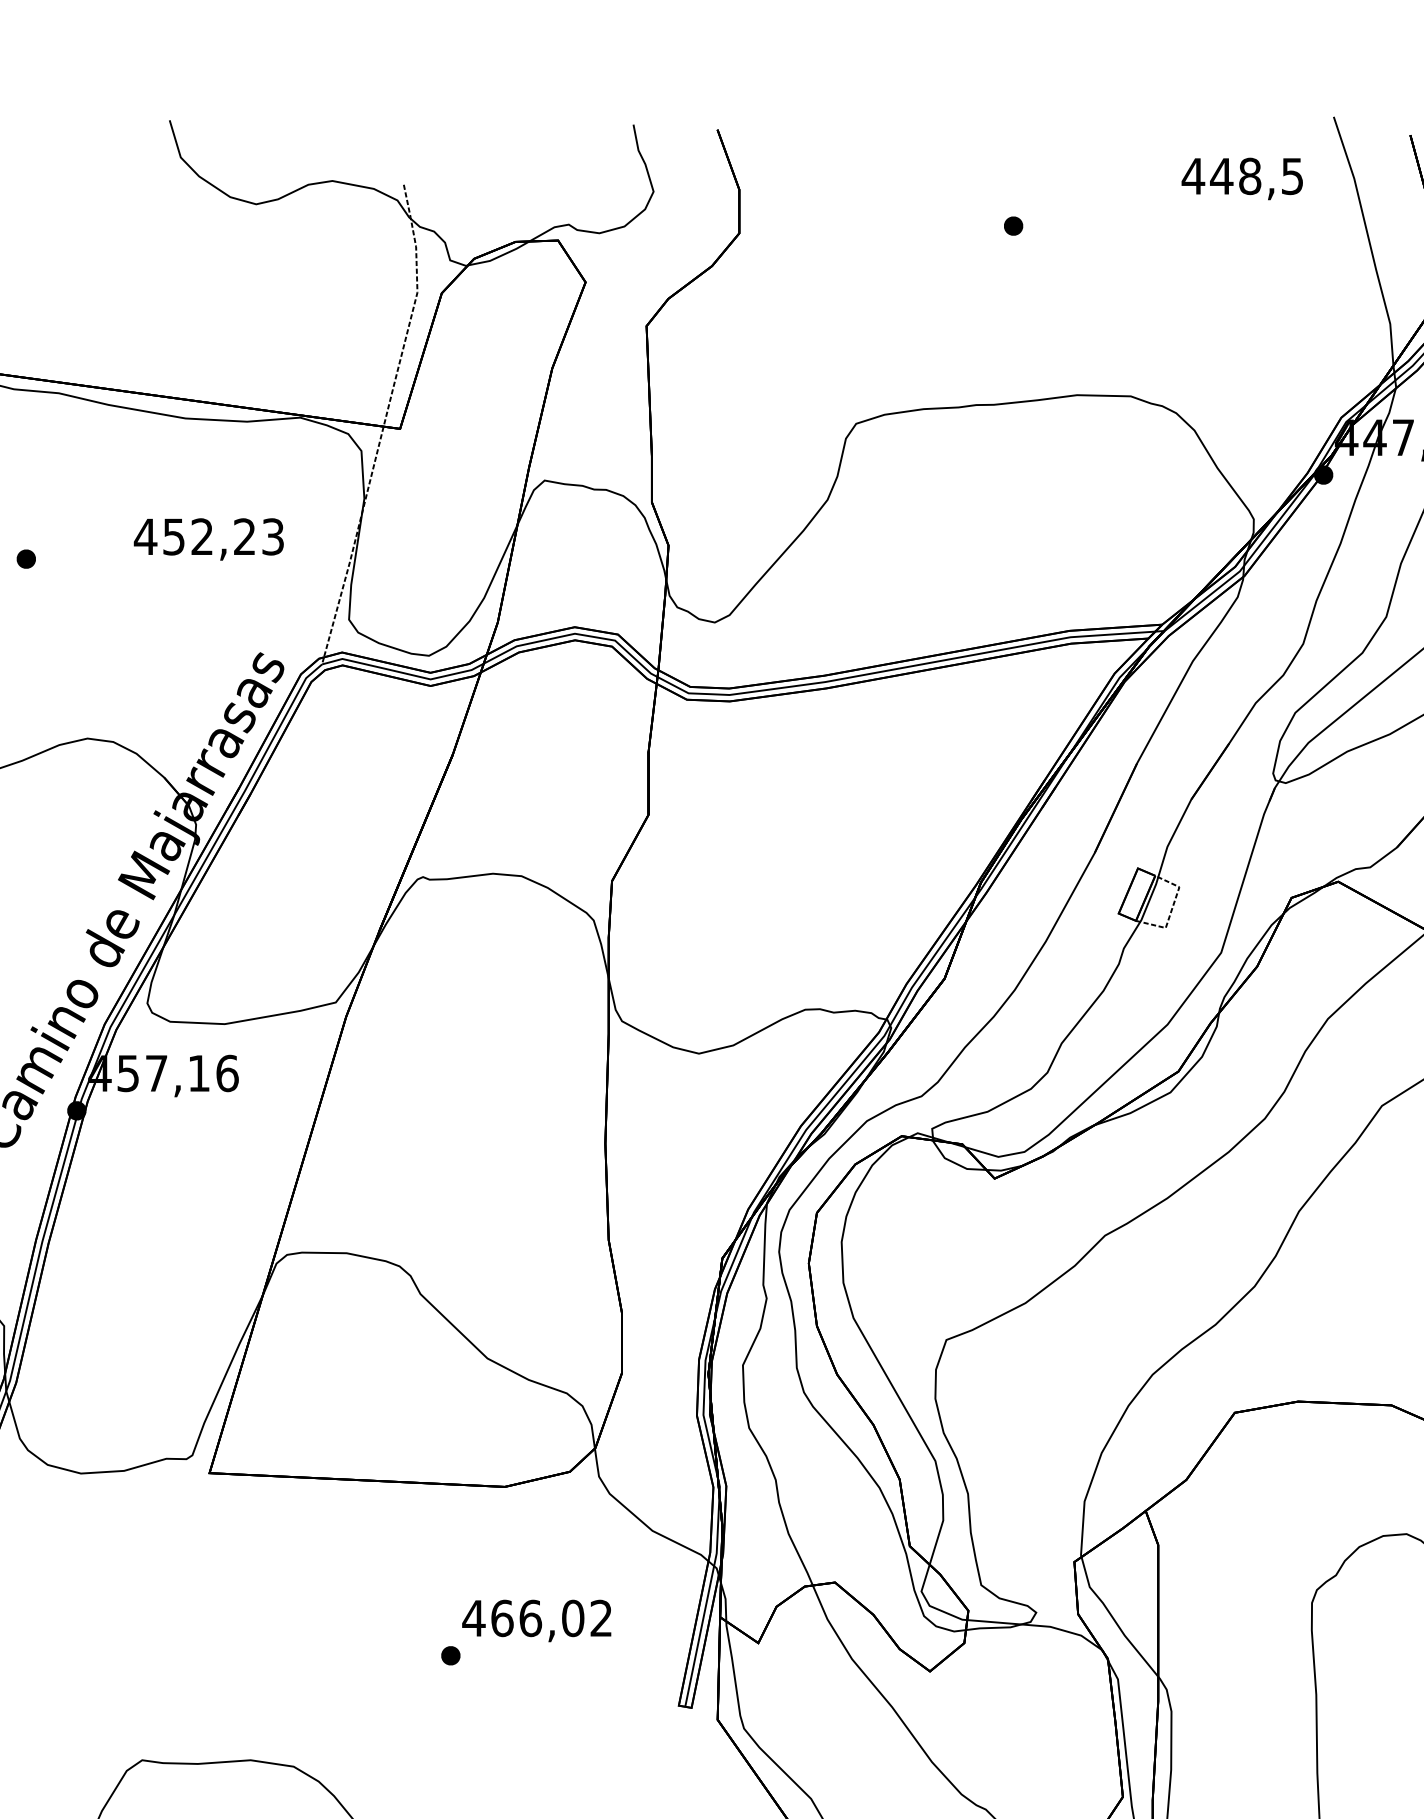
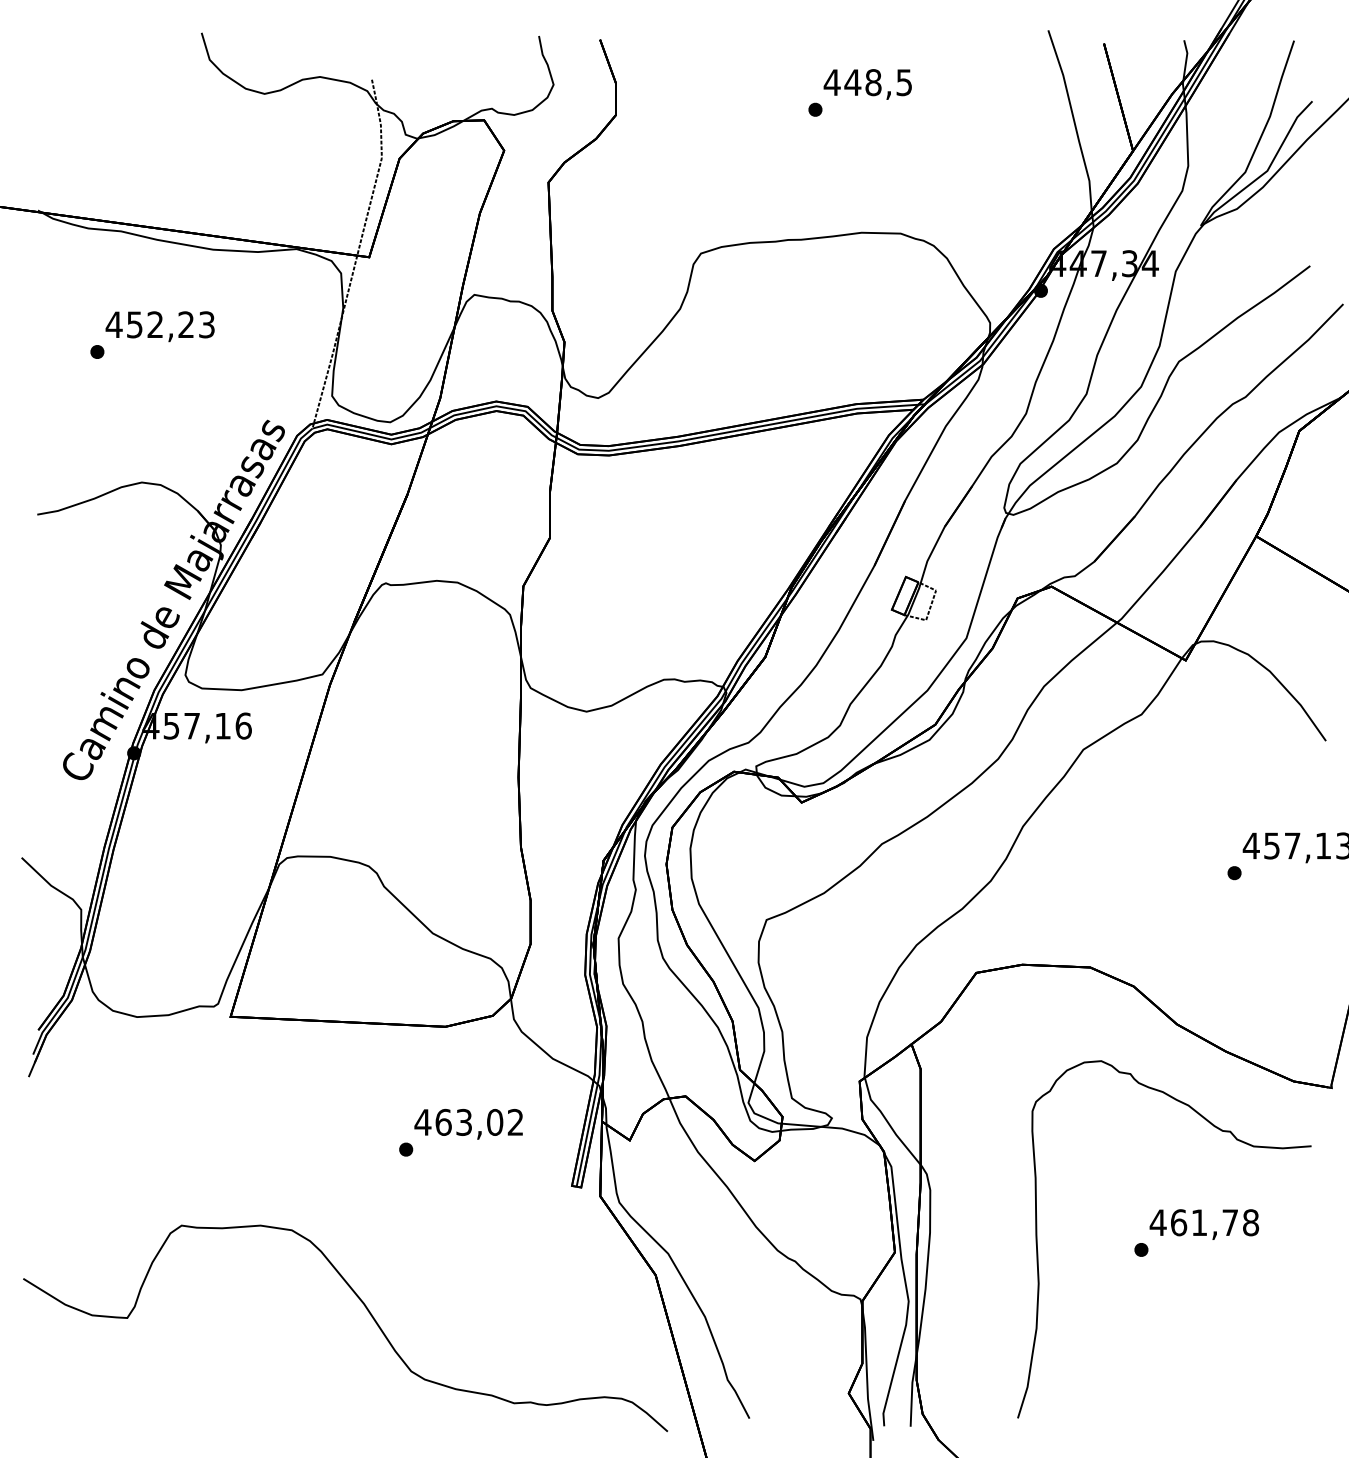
text: (1241, 178) -> (867, 84), moved
text: (207, 539) -> (159, 326), moved
text: (531, 1617) -> (464, 1121), 466,02 -> 463,02

